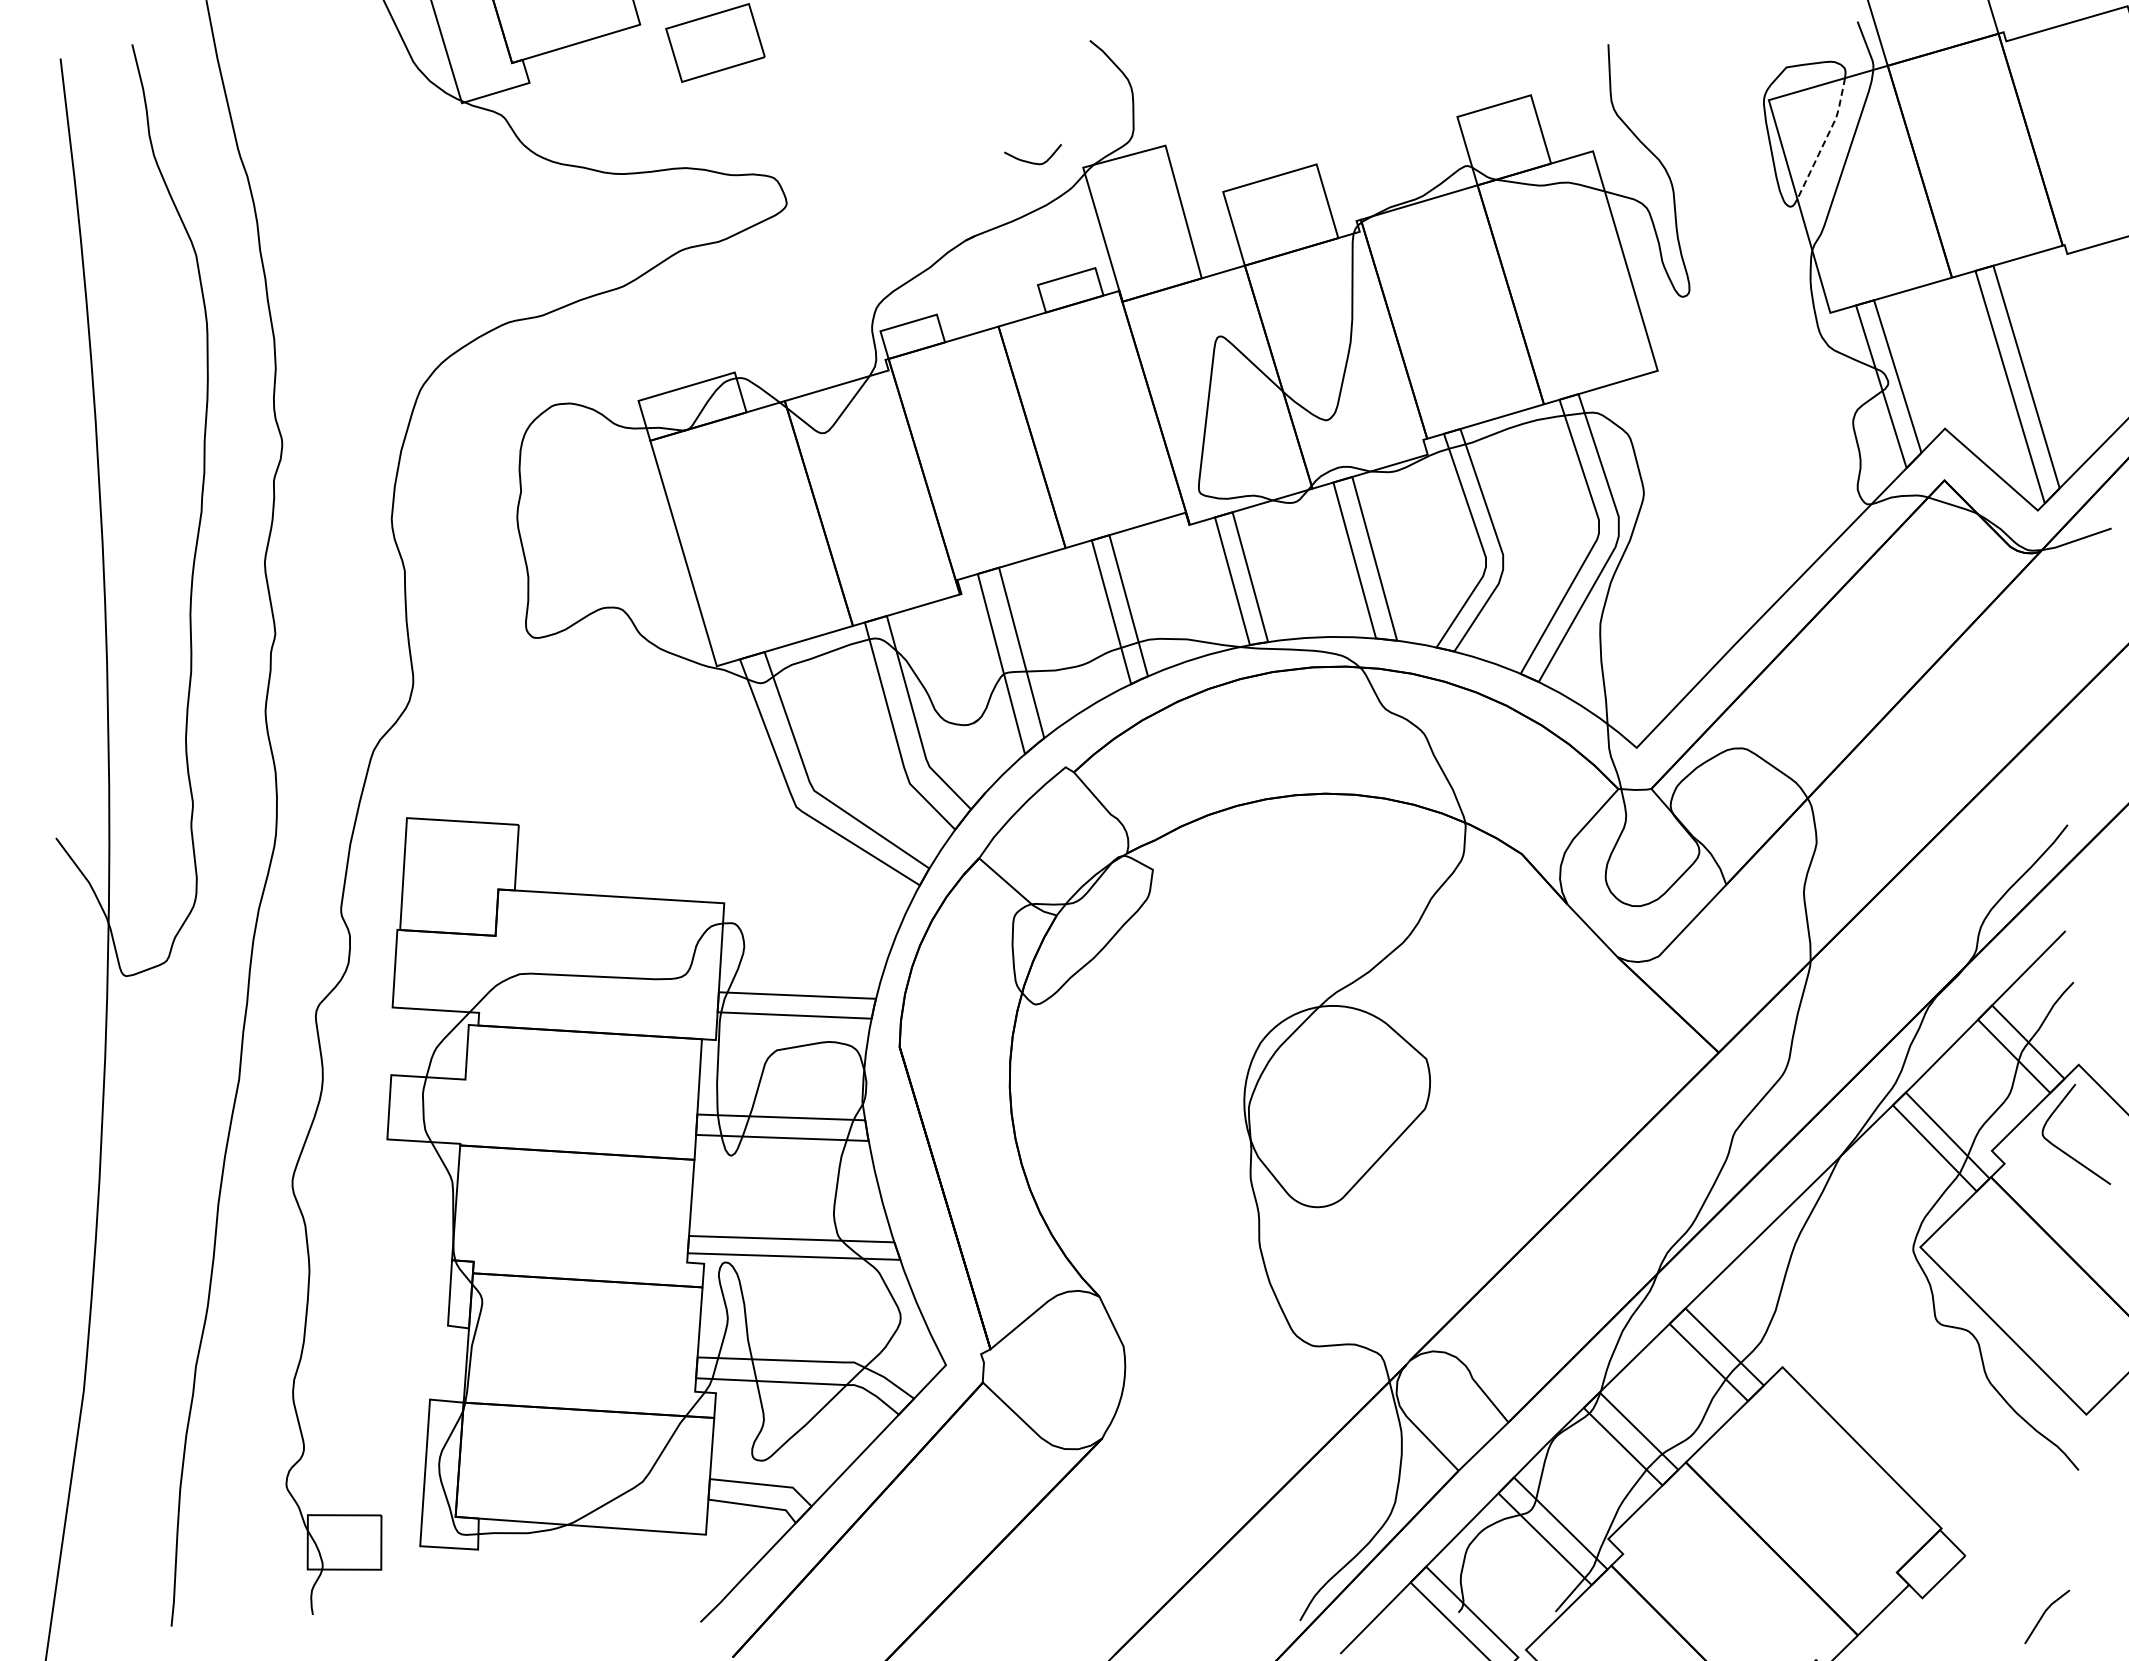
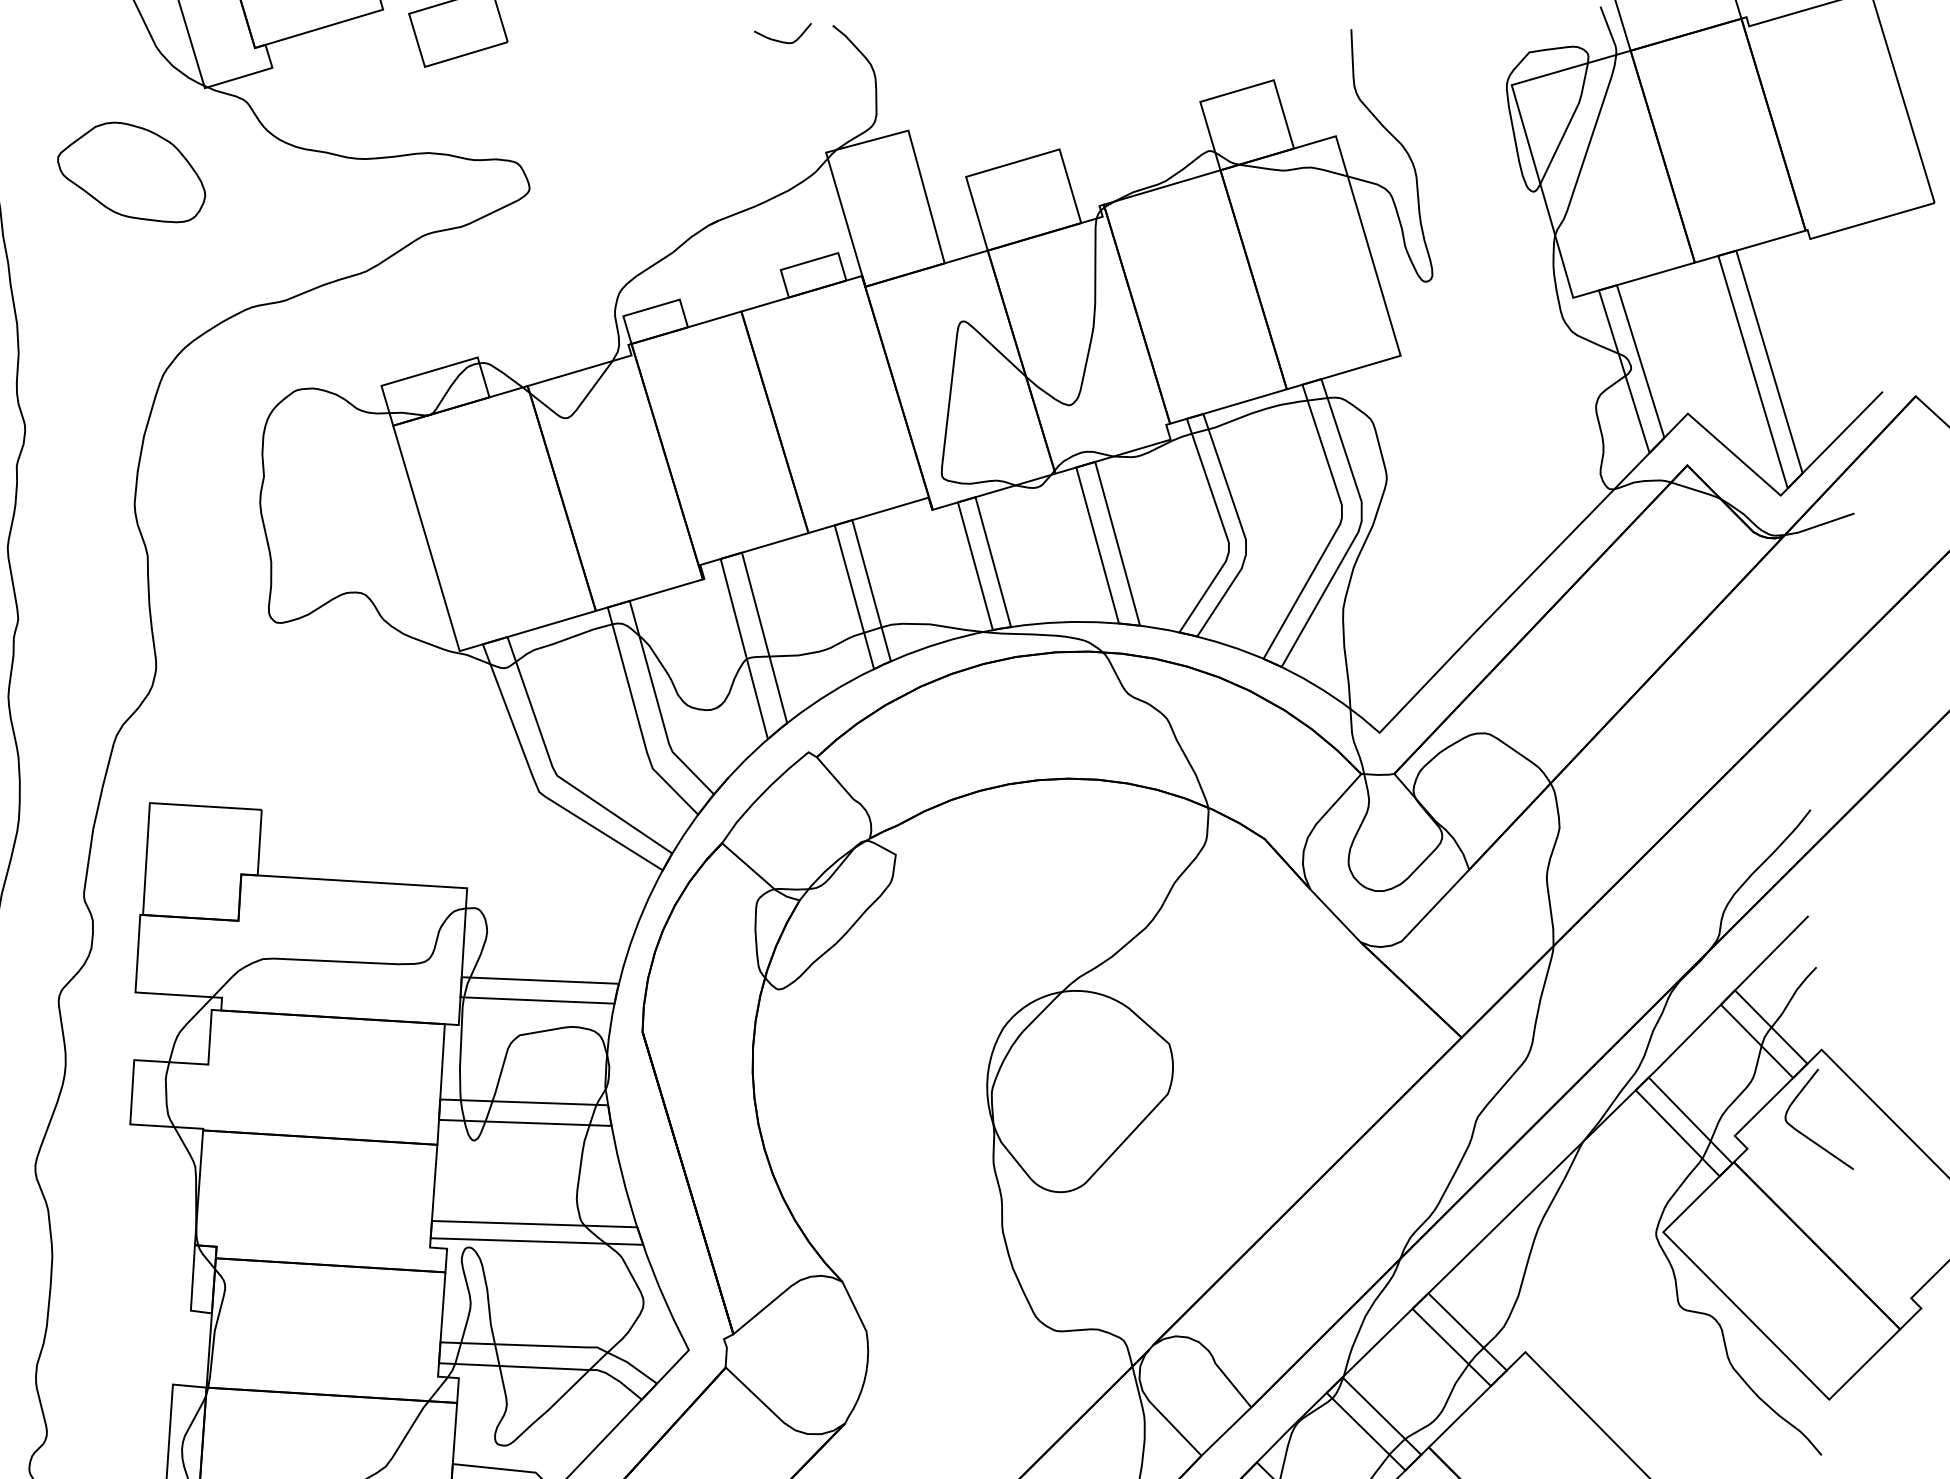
line: (1826, 138) -> (1569, 123), dashed -> solid
curve: (1030, 161) -> (780, 40), moved
part: (388, 187) -> (131, 172), added

